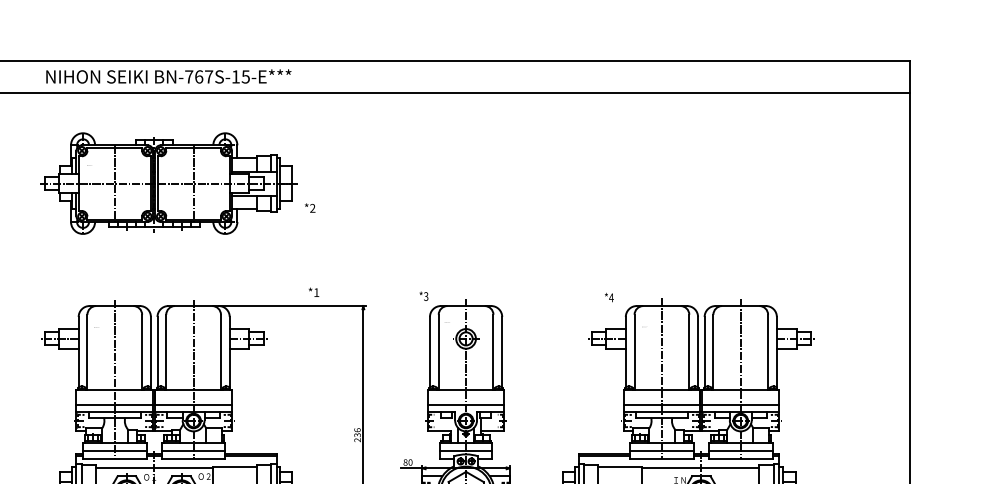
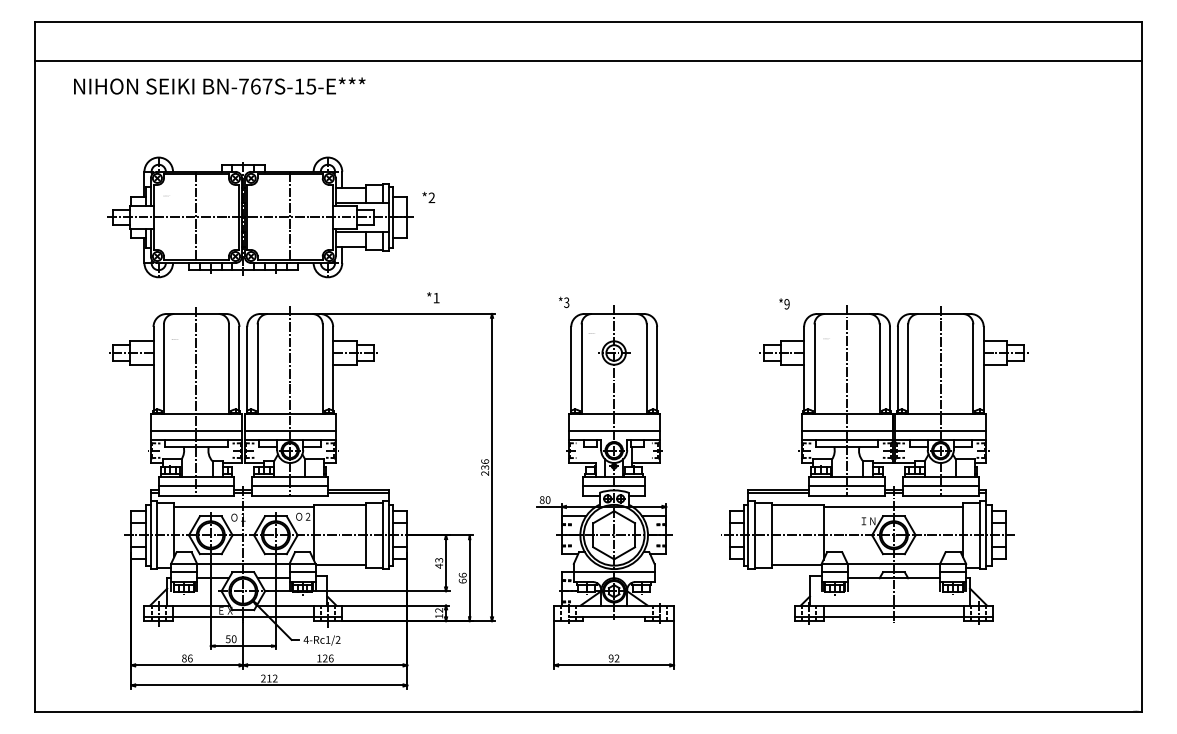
text: (168, 76) -> (219, 85), moved
part: (168, 183) -> (260, 217), moved
text: (611, 298) -> (786, 304), *4 -> *9

